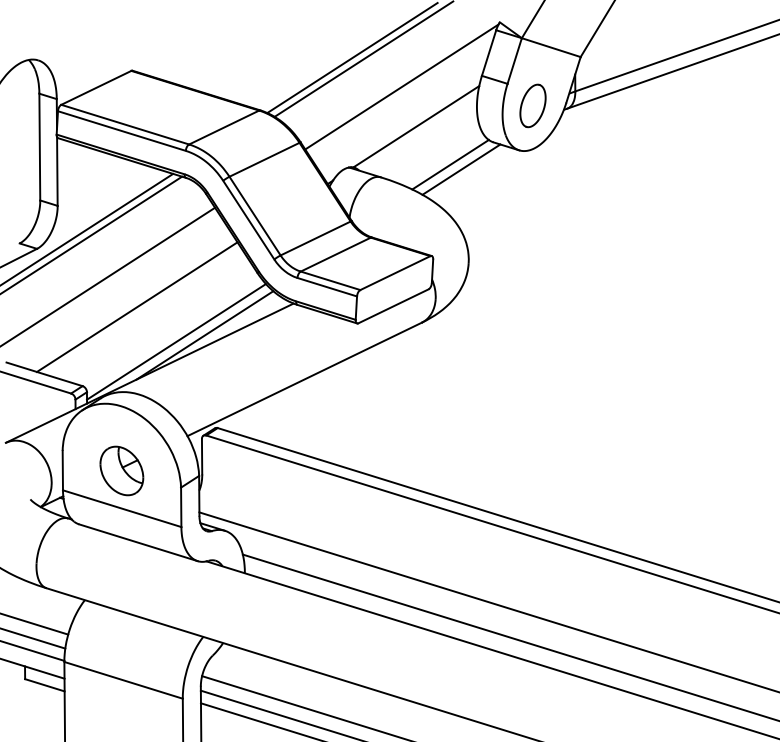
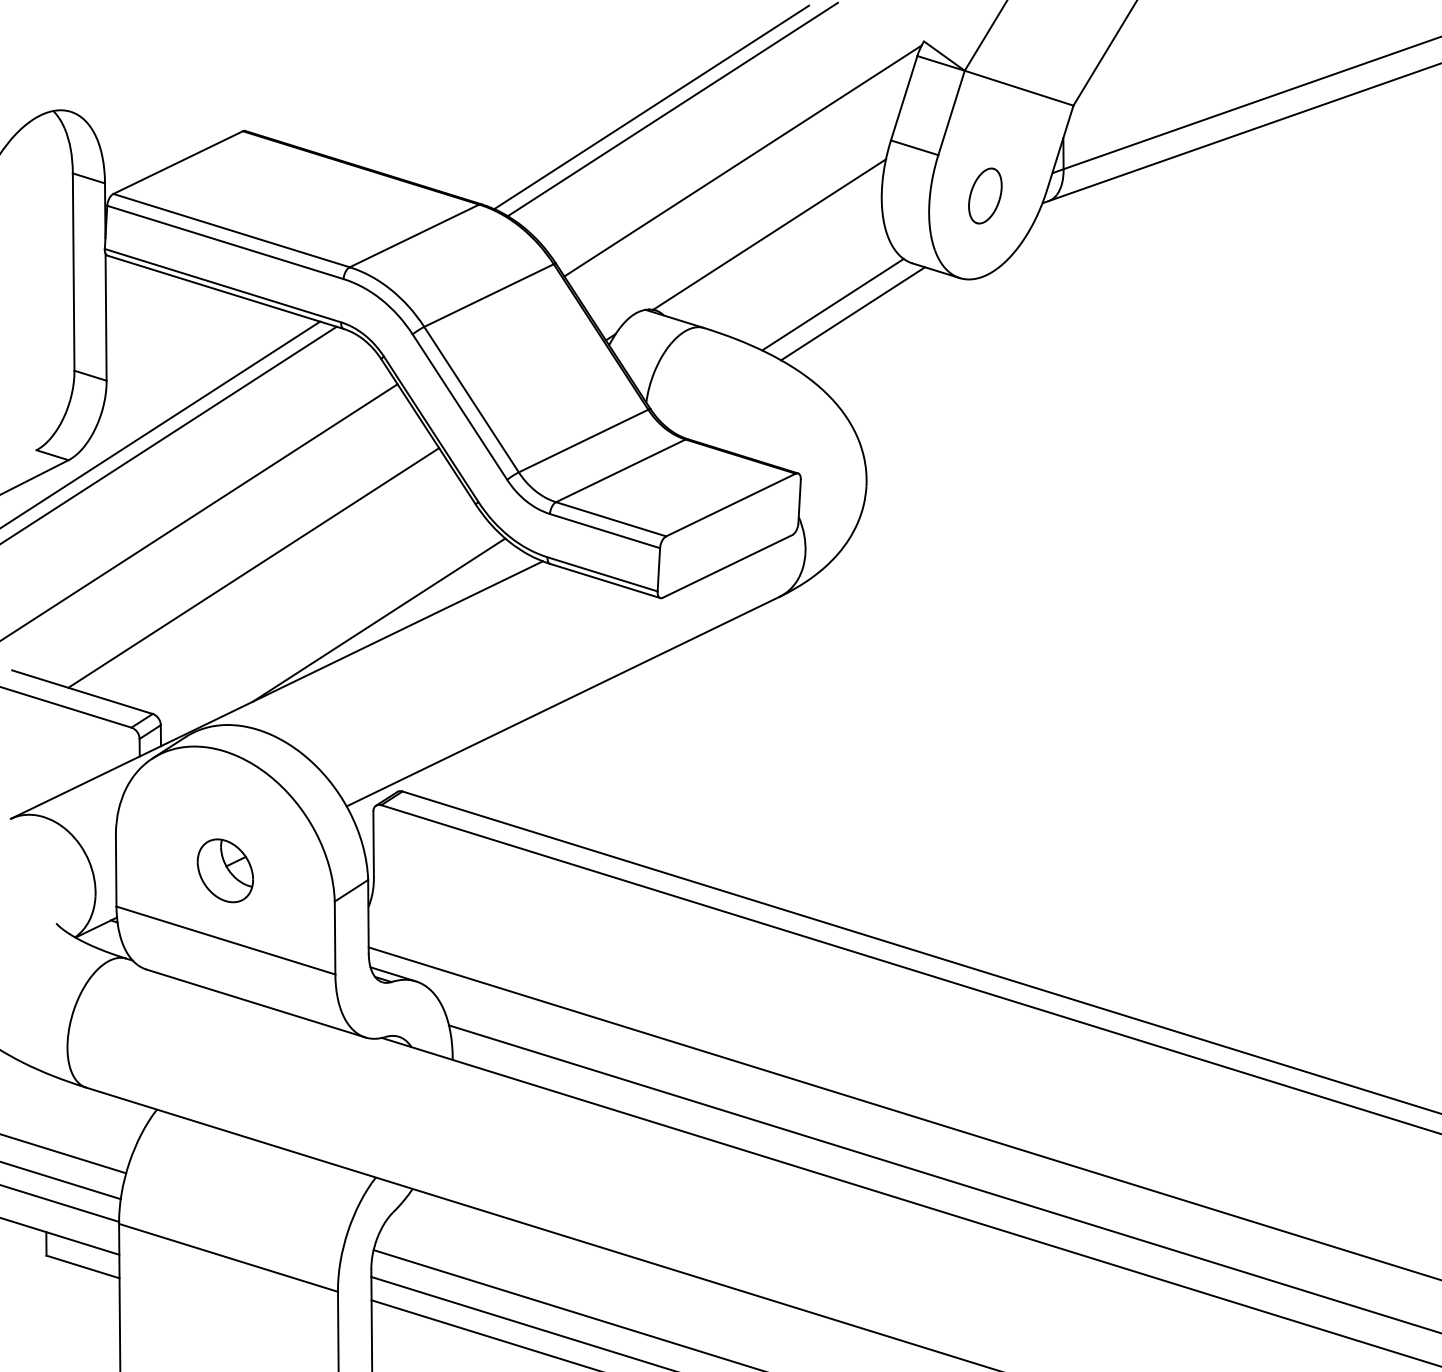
part: (532, 105) -> (984, 195), size x0.7
line: (176, 341) -> (326, 631), removed
part: (121, 470) -> (224, 869), size x0.7

